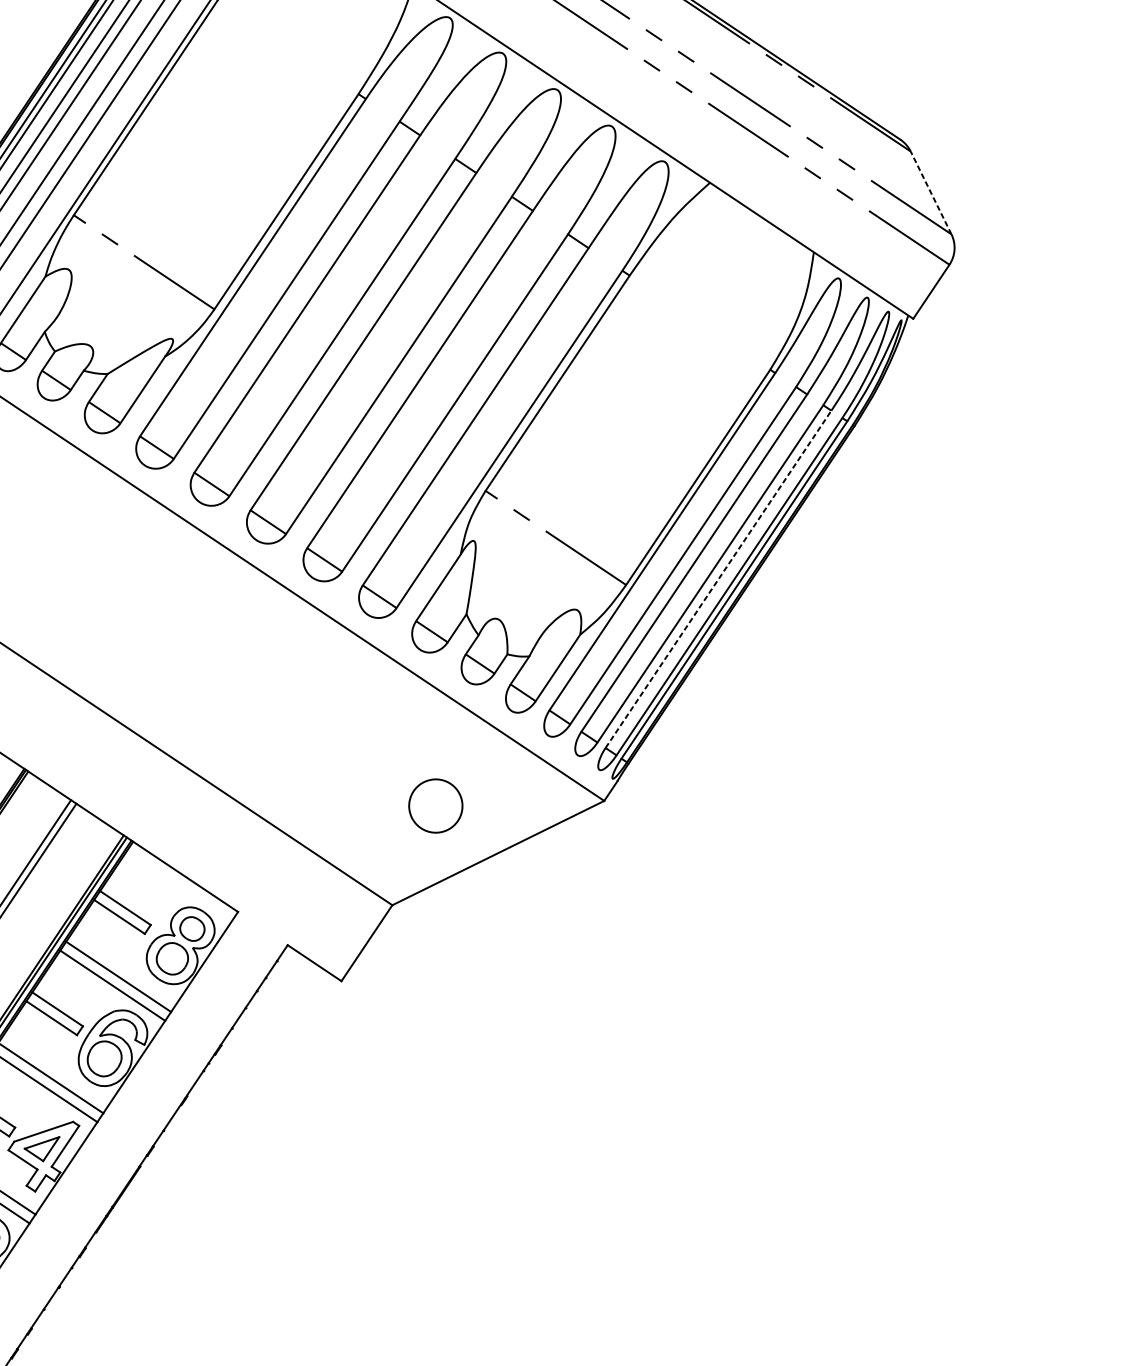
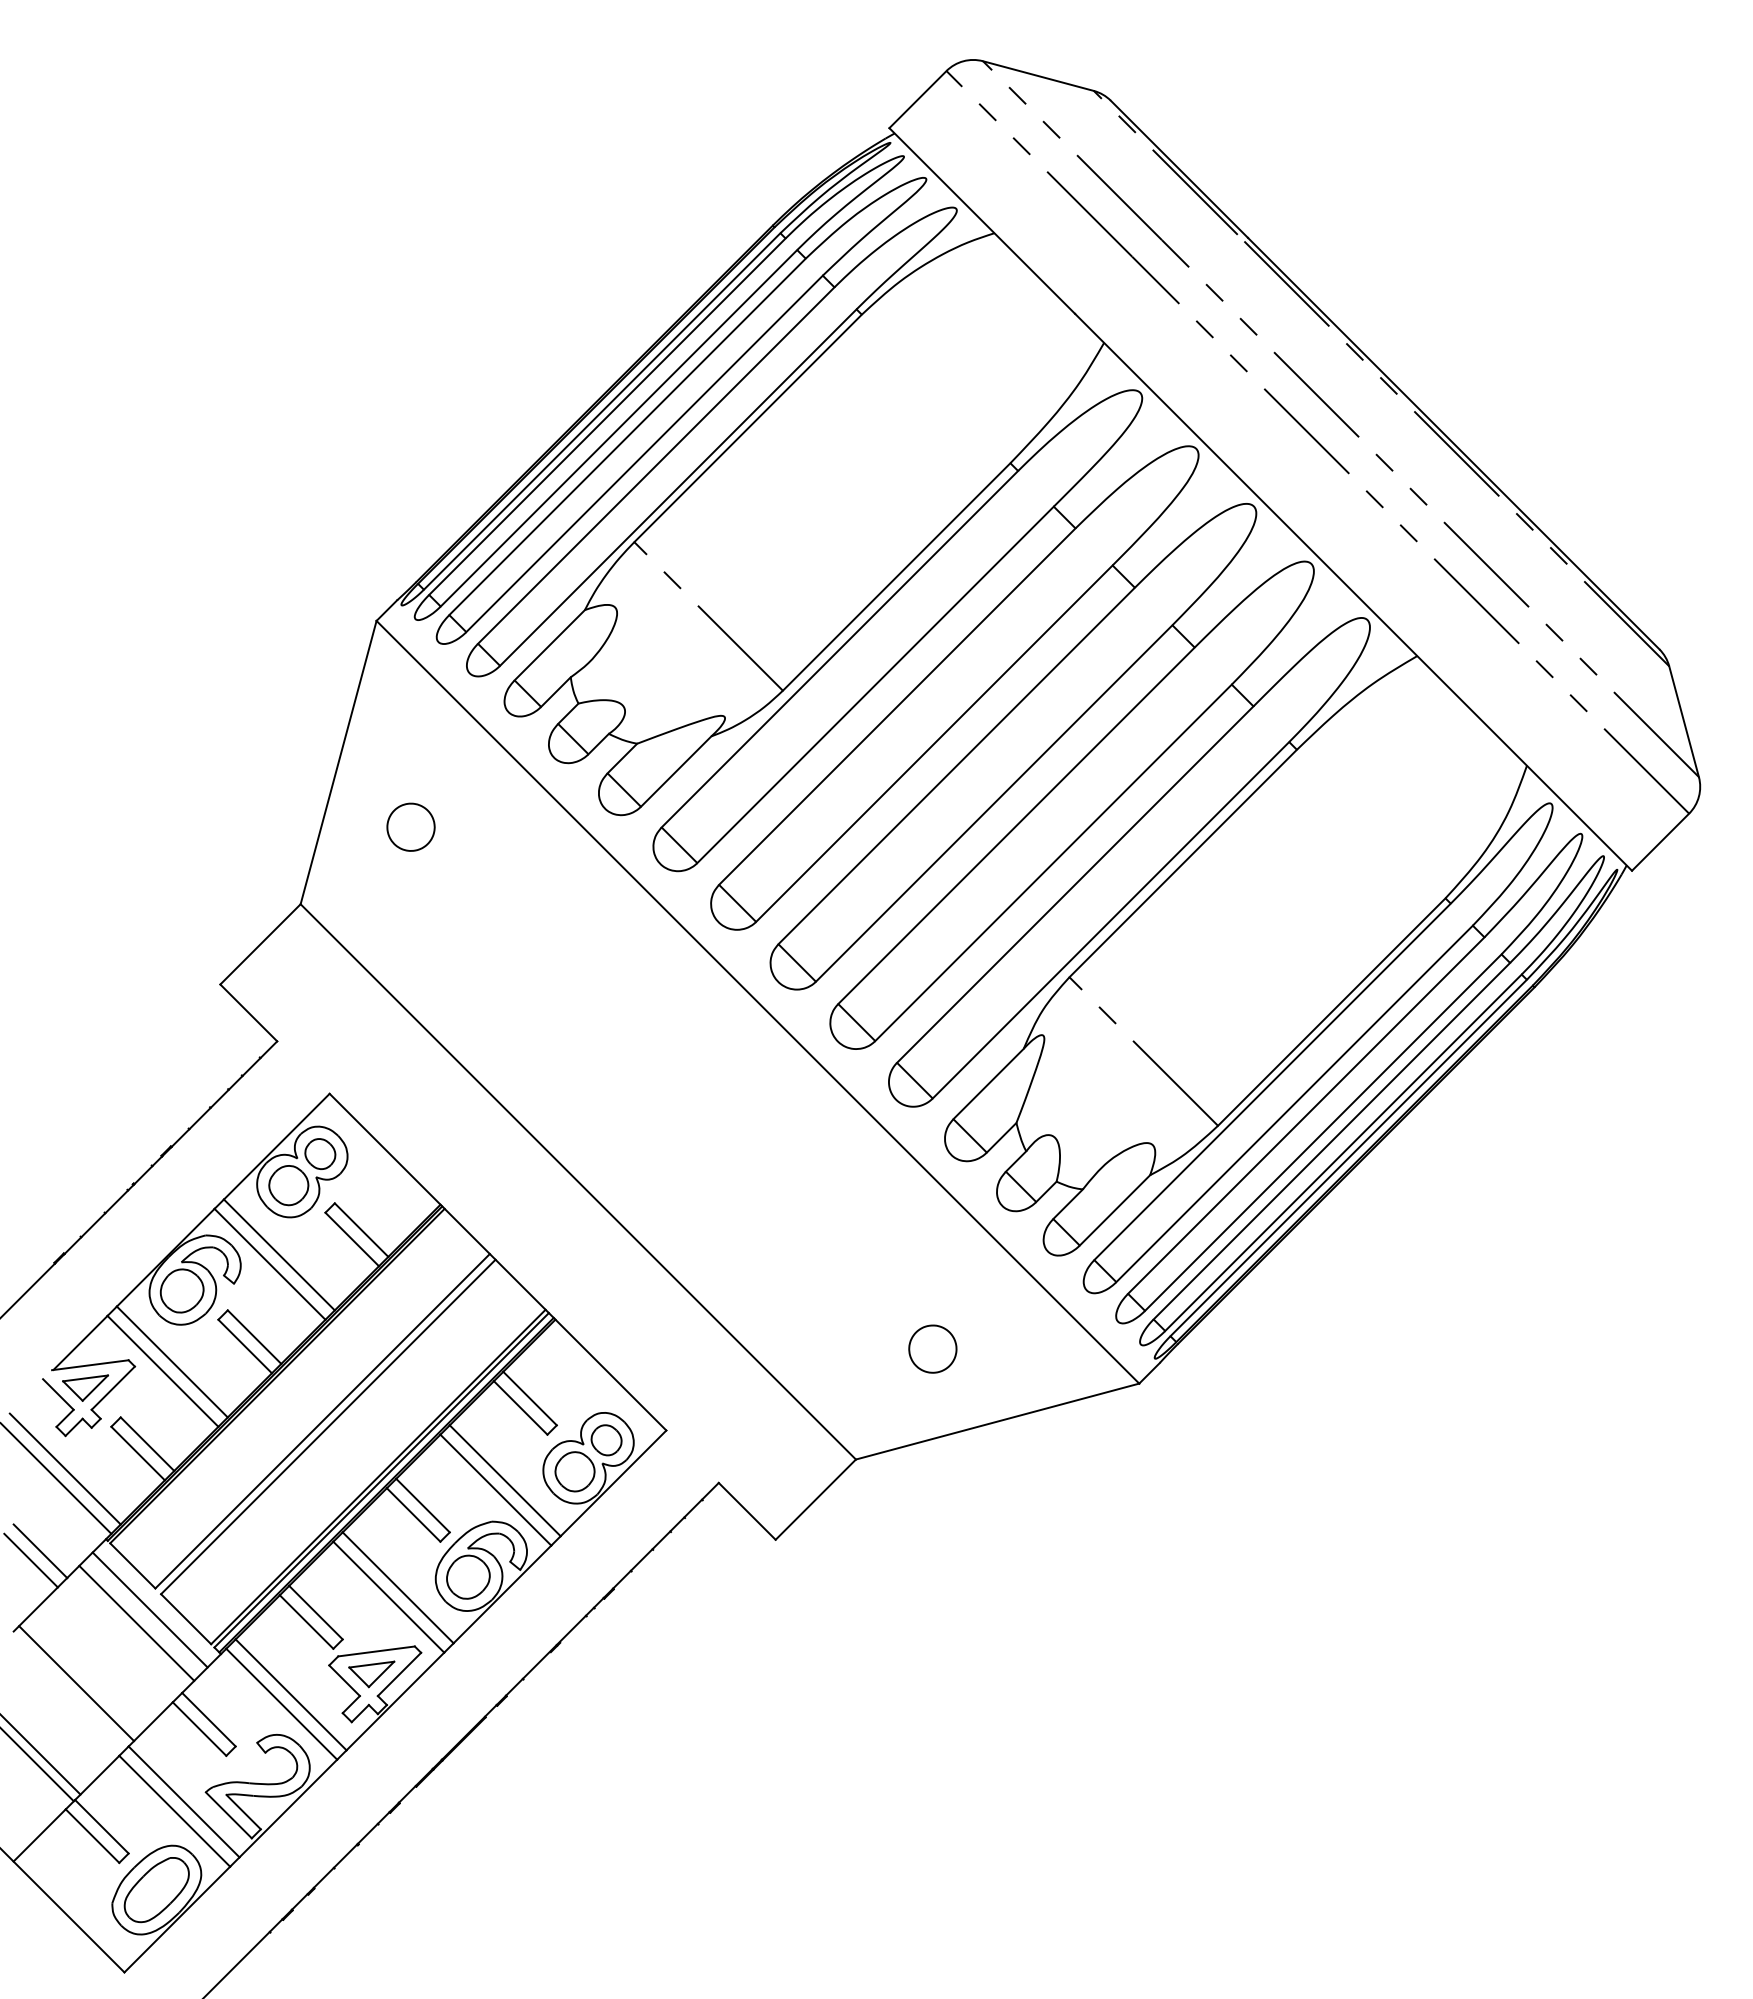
line: (930, 192) -> (1683, 721), dashed -> solid
line: (718, 578) -> (1332, 1140), dashed -> solid
part: (435, 805) -> (932, 1348), size x0.71

